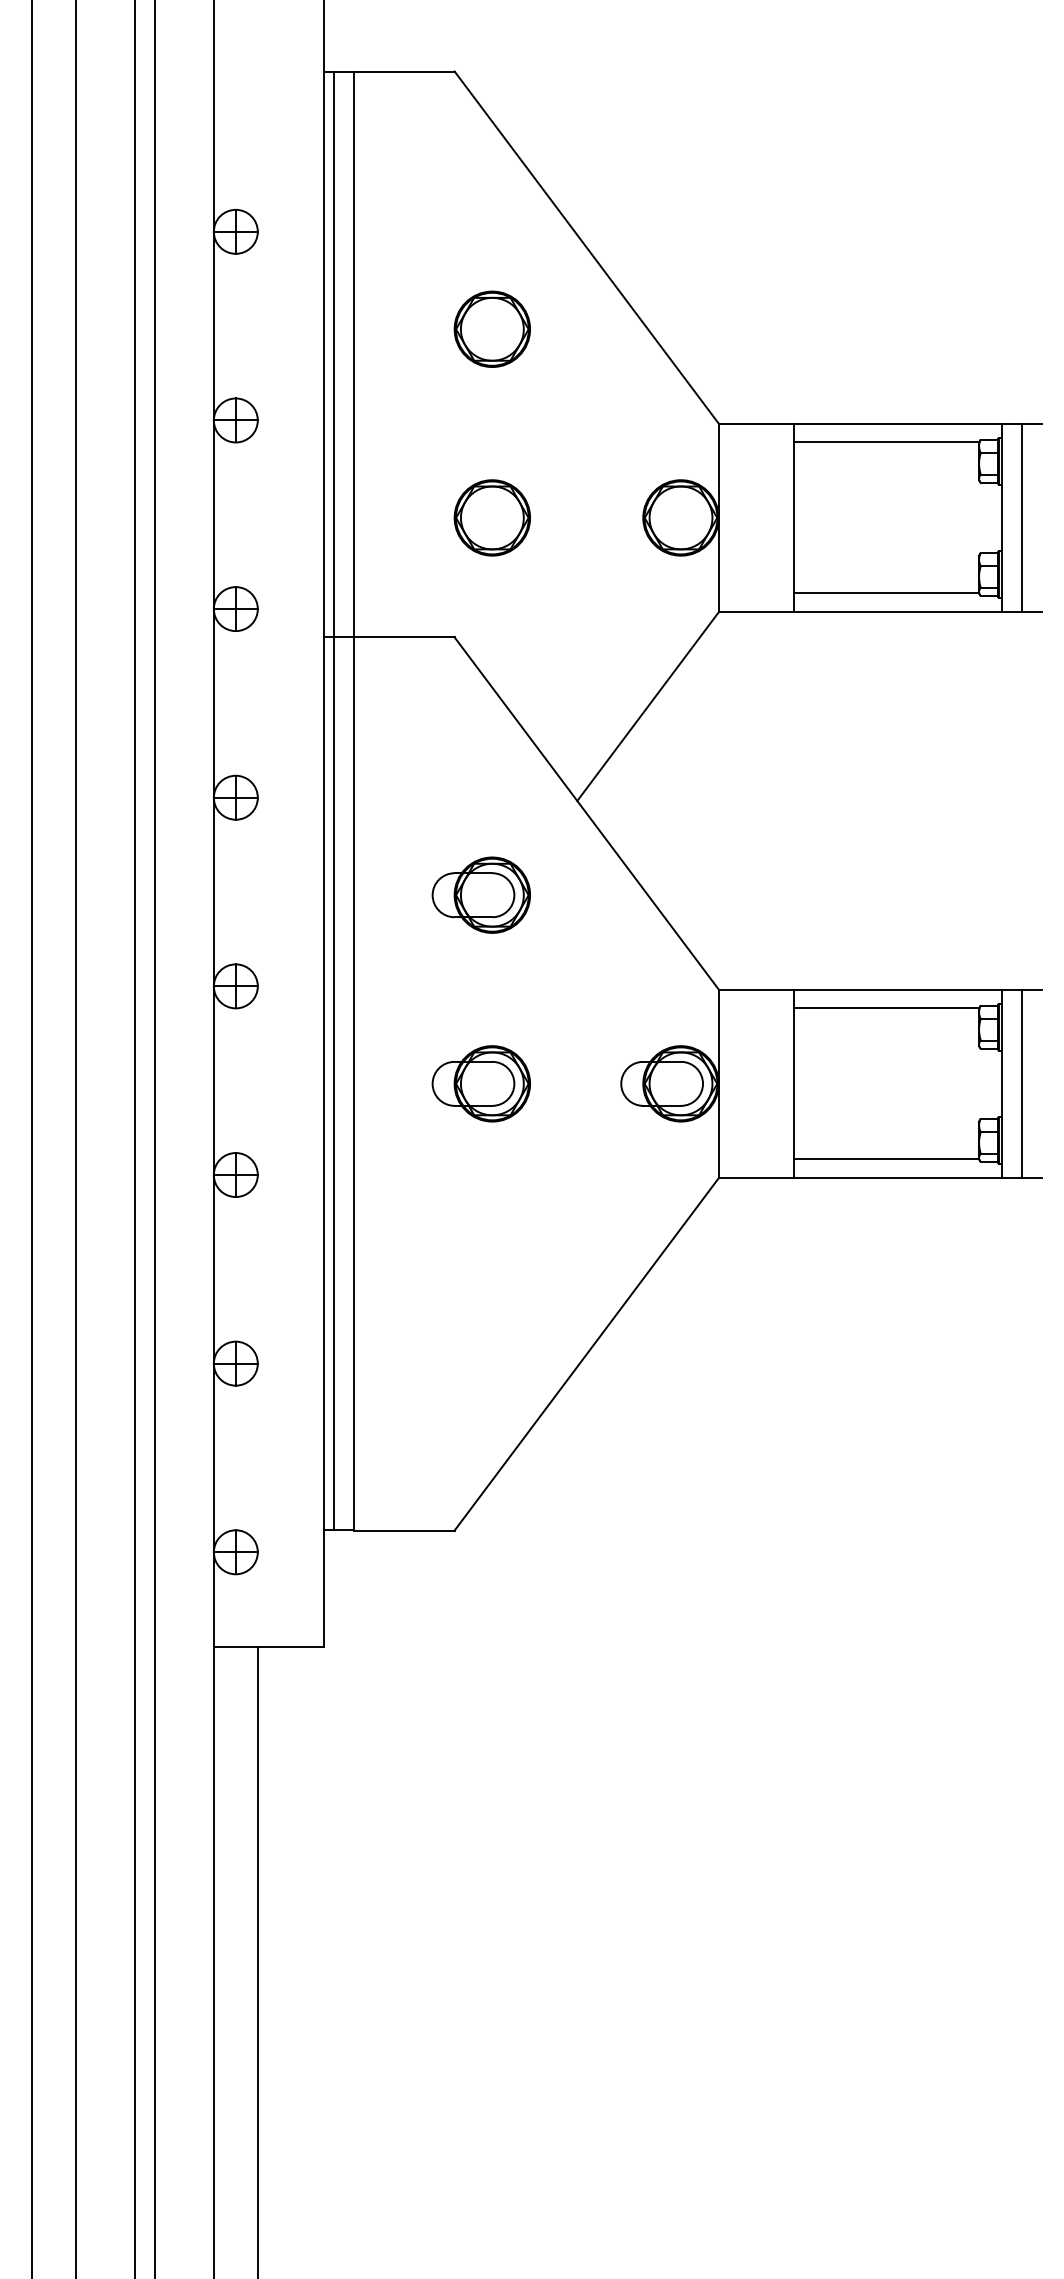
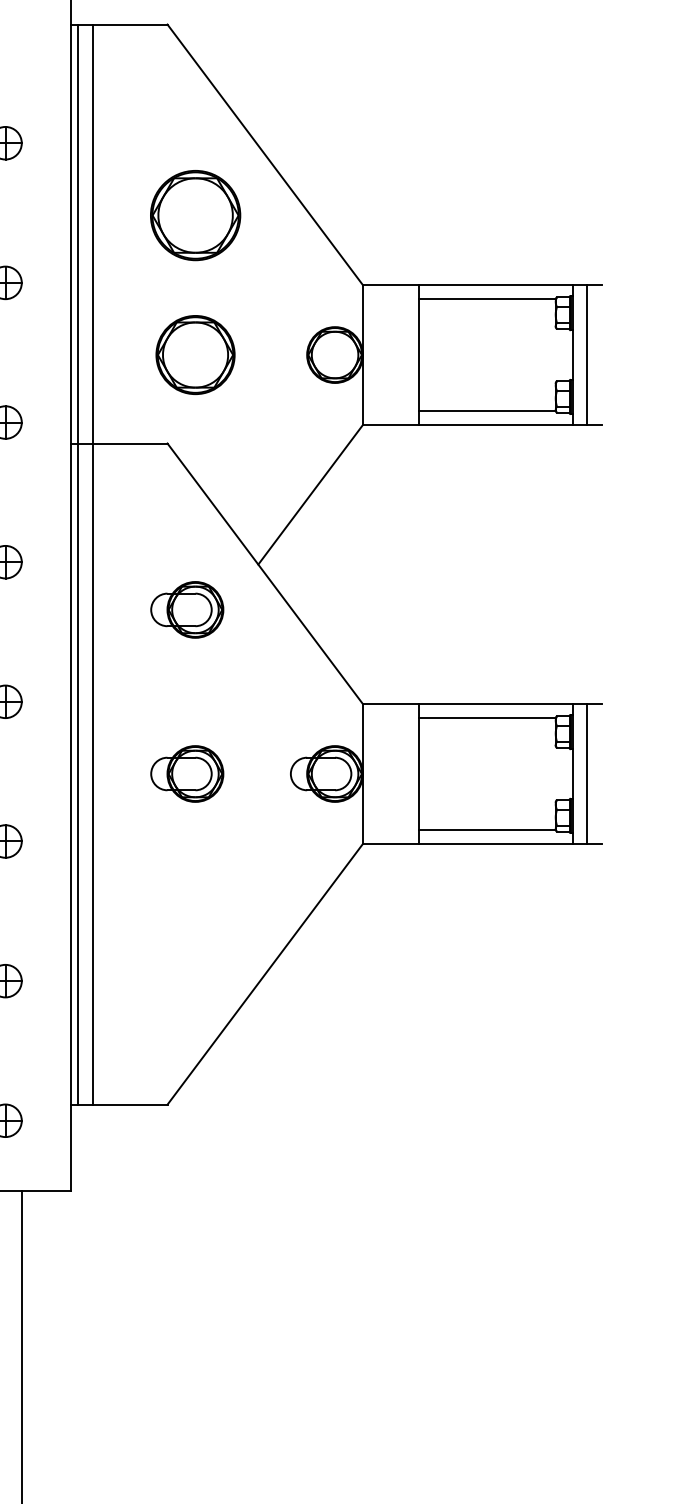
part: (491, 328) -> (194, 214), size x1.6
part: (491, 517) -> (194, 354), size x1.4
part: (480, 894) -> (186, 609), moved

